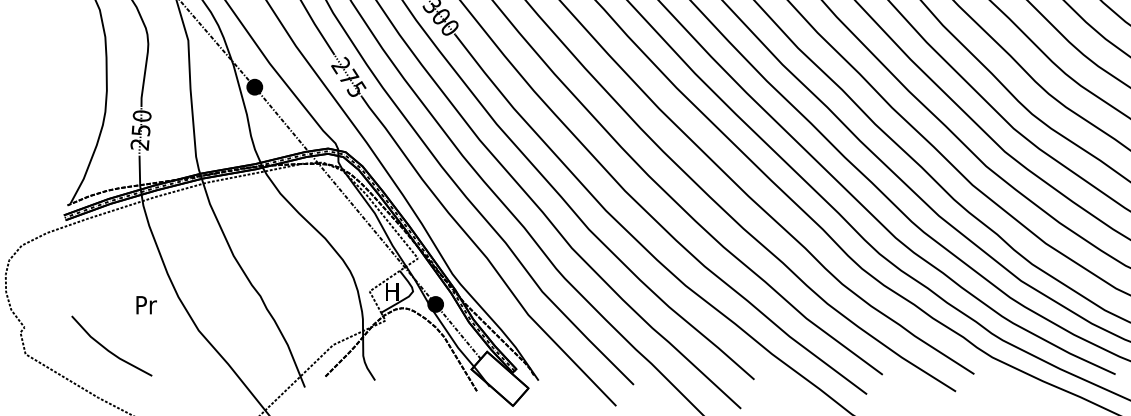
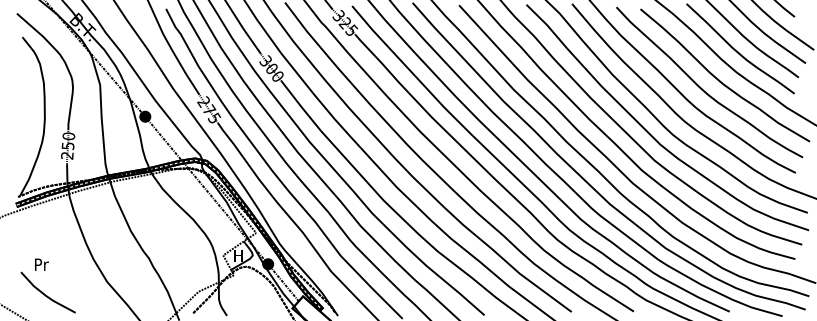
text: (146, 304) -> (41, 264), moved

